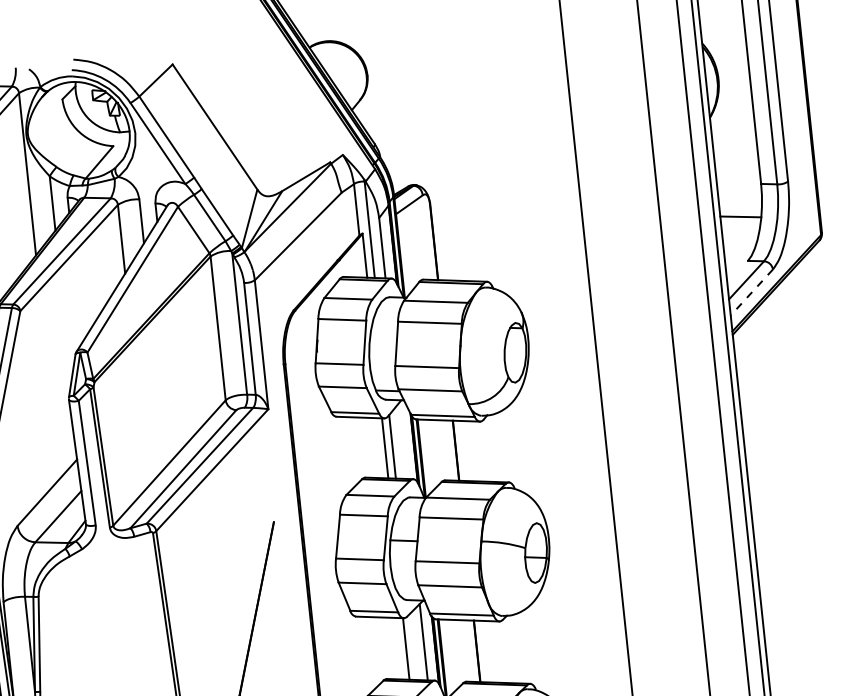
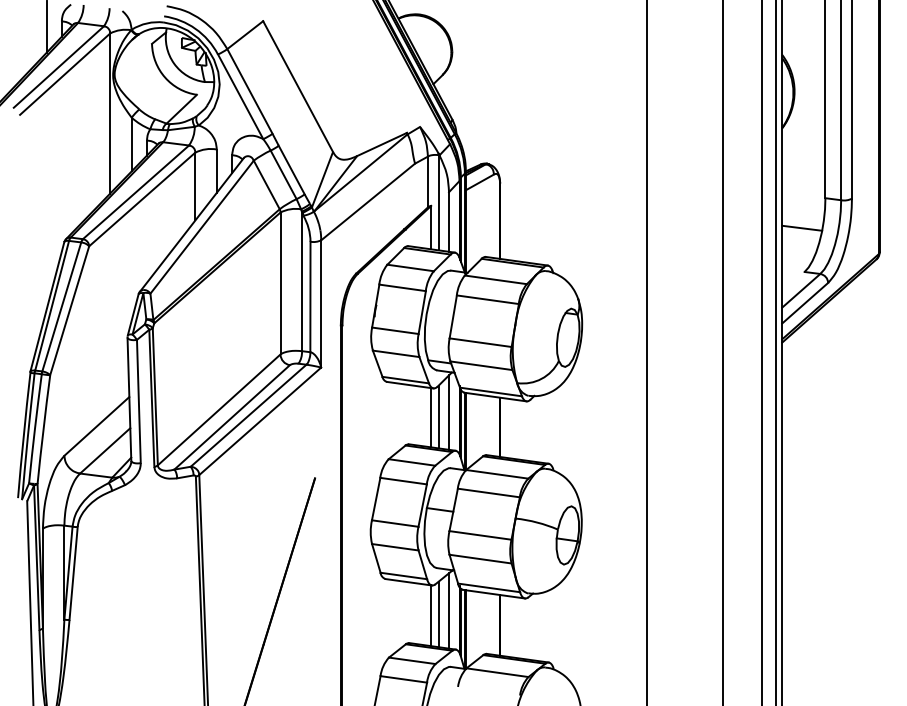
line: (752, 292) -> (805, 303), dashed -> solid
line: (403, 441) -> (449, 412), added
line: (413, 646) -> (438, 614), added

